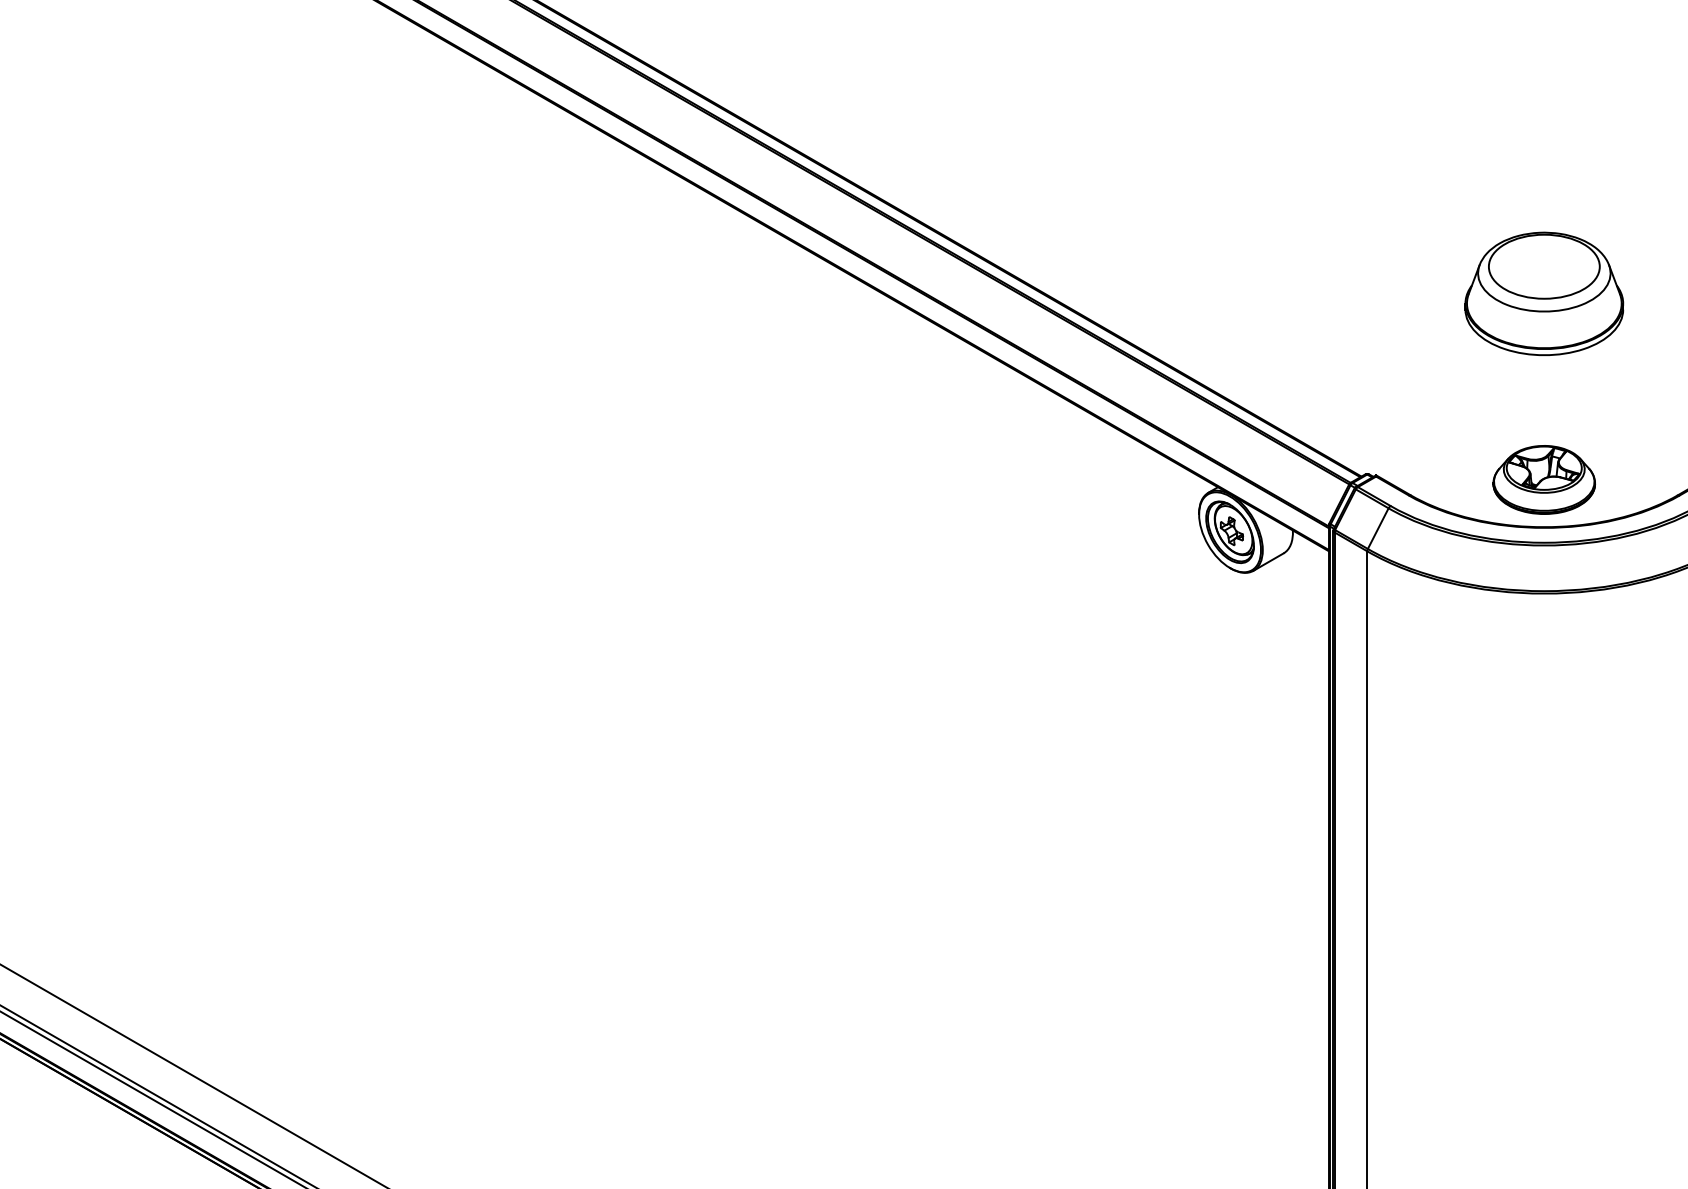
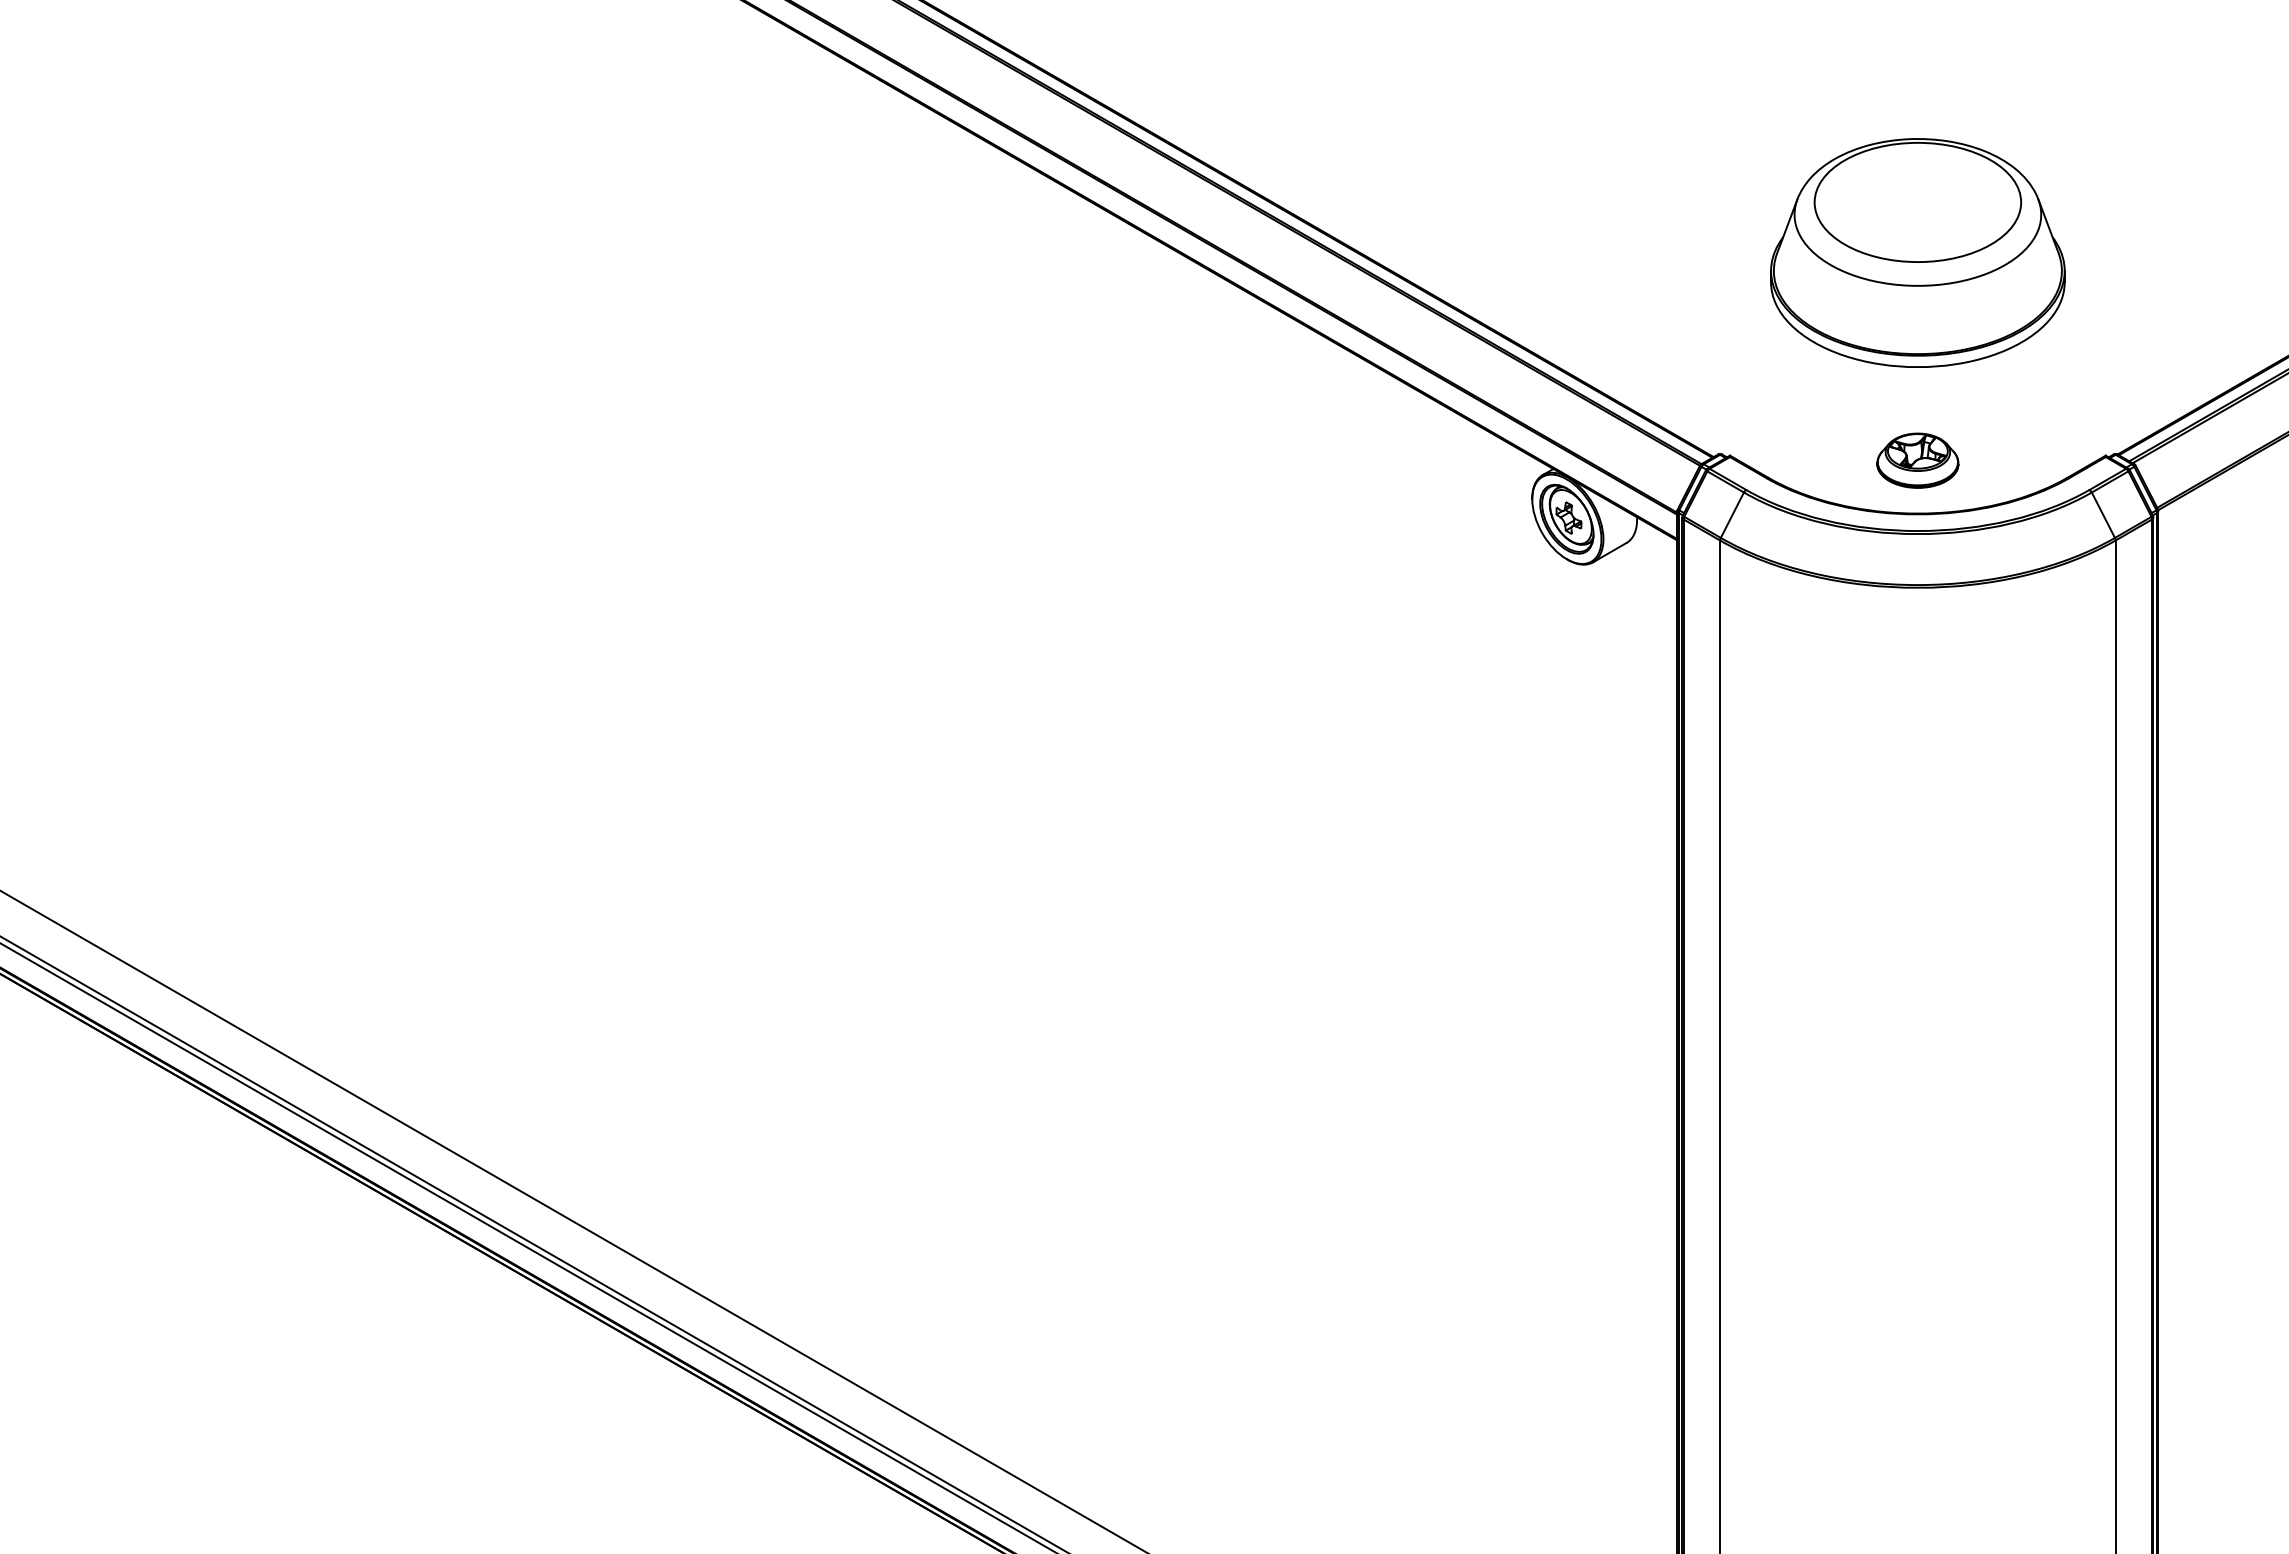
part: (1543, 293) -> (1917, 252), size x1.67
part: (1543, 479) -> (1917, 460), size x0.71

